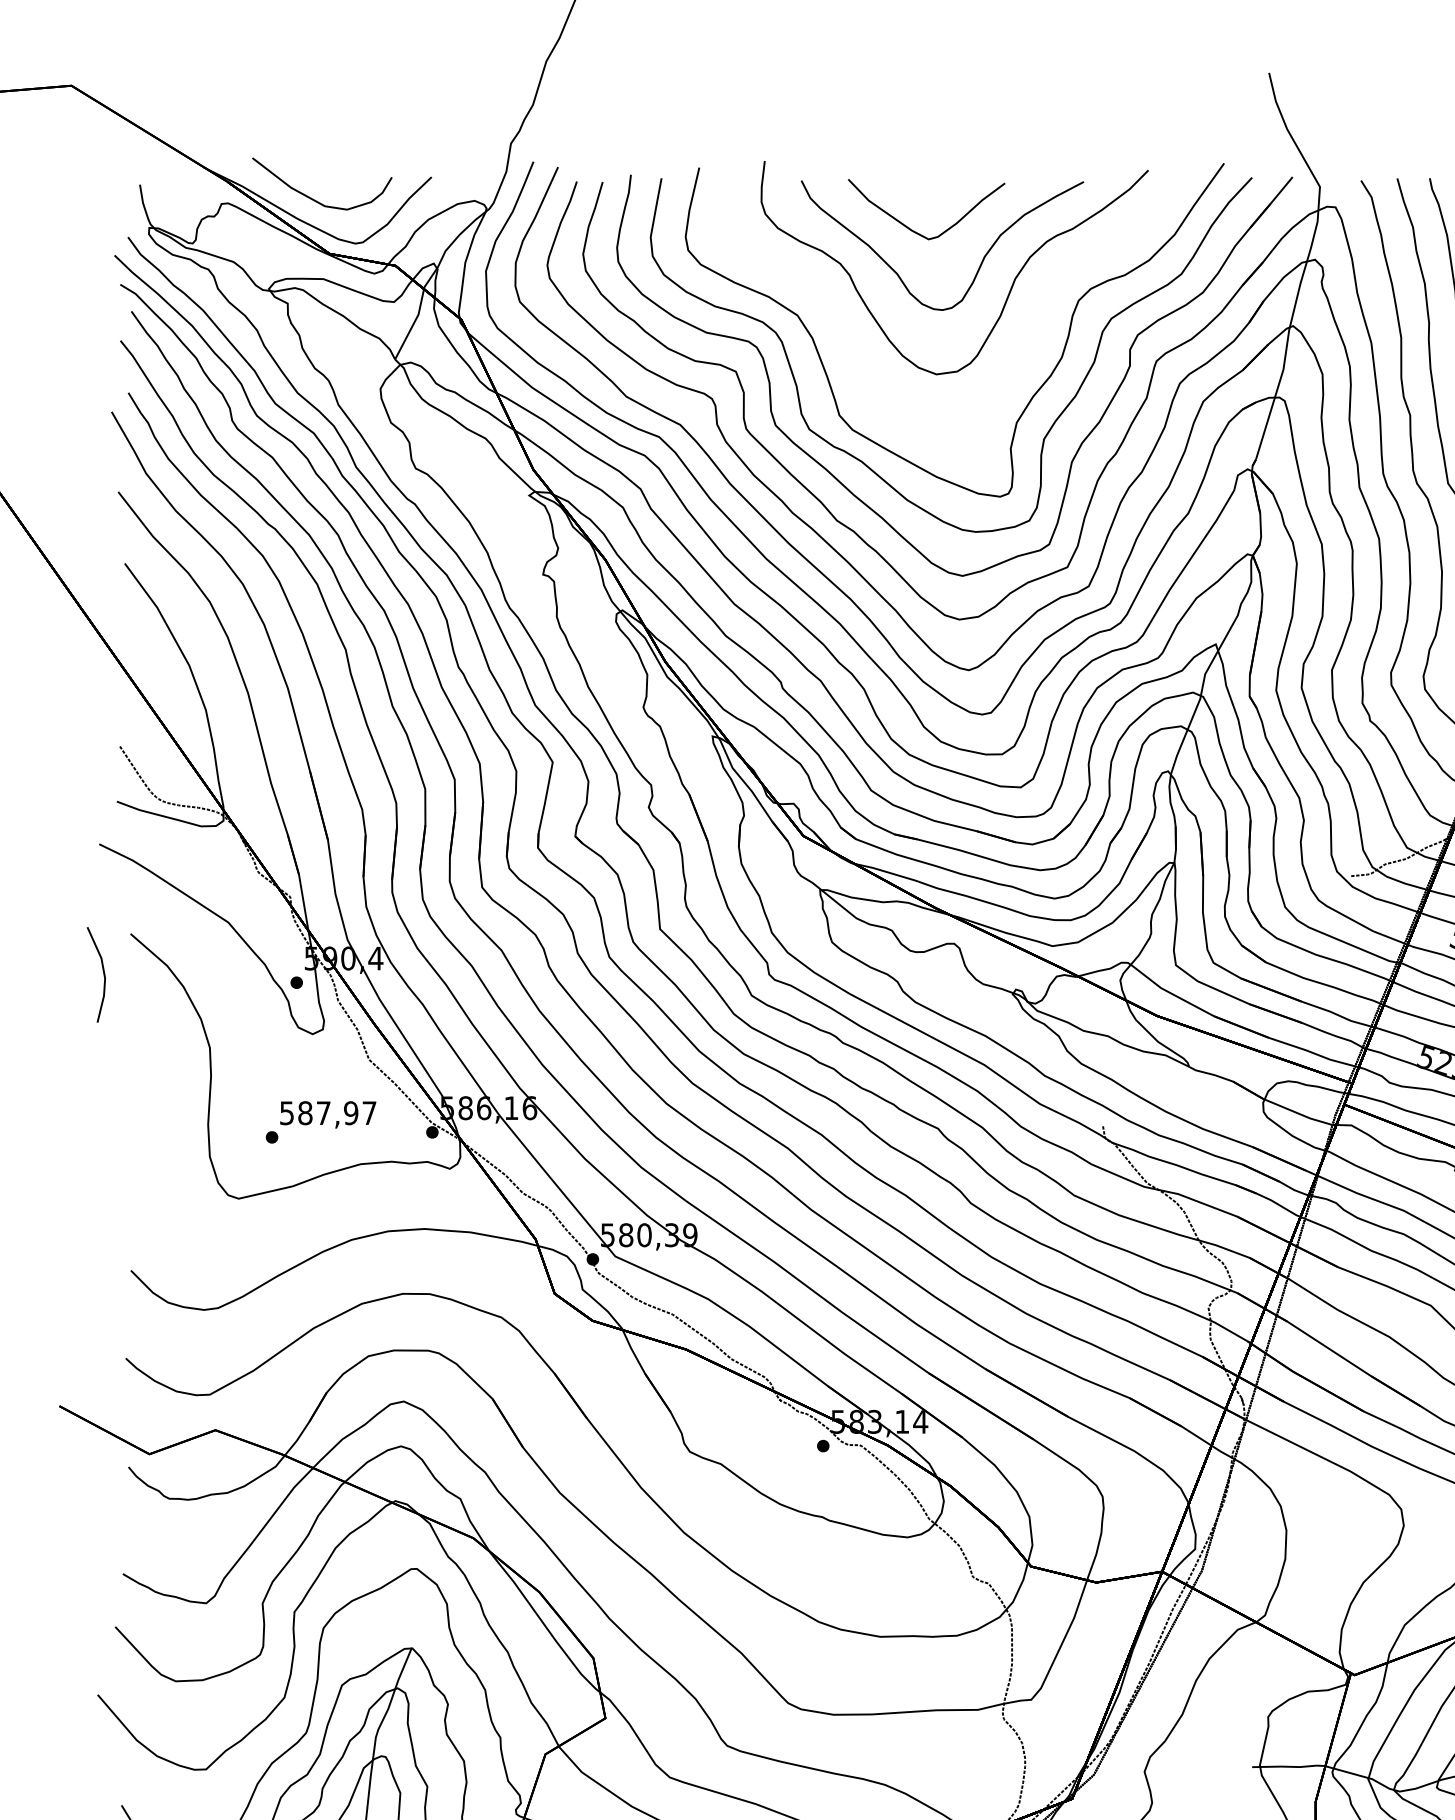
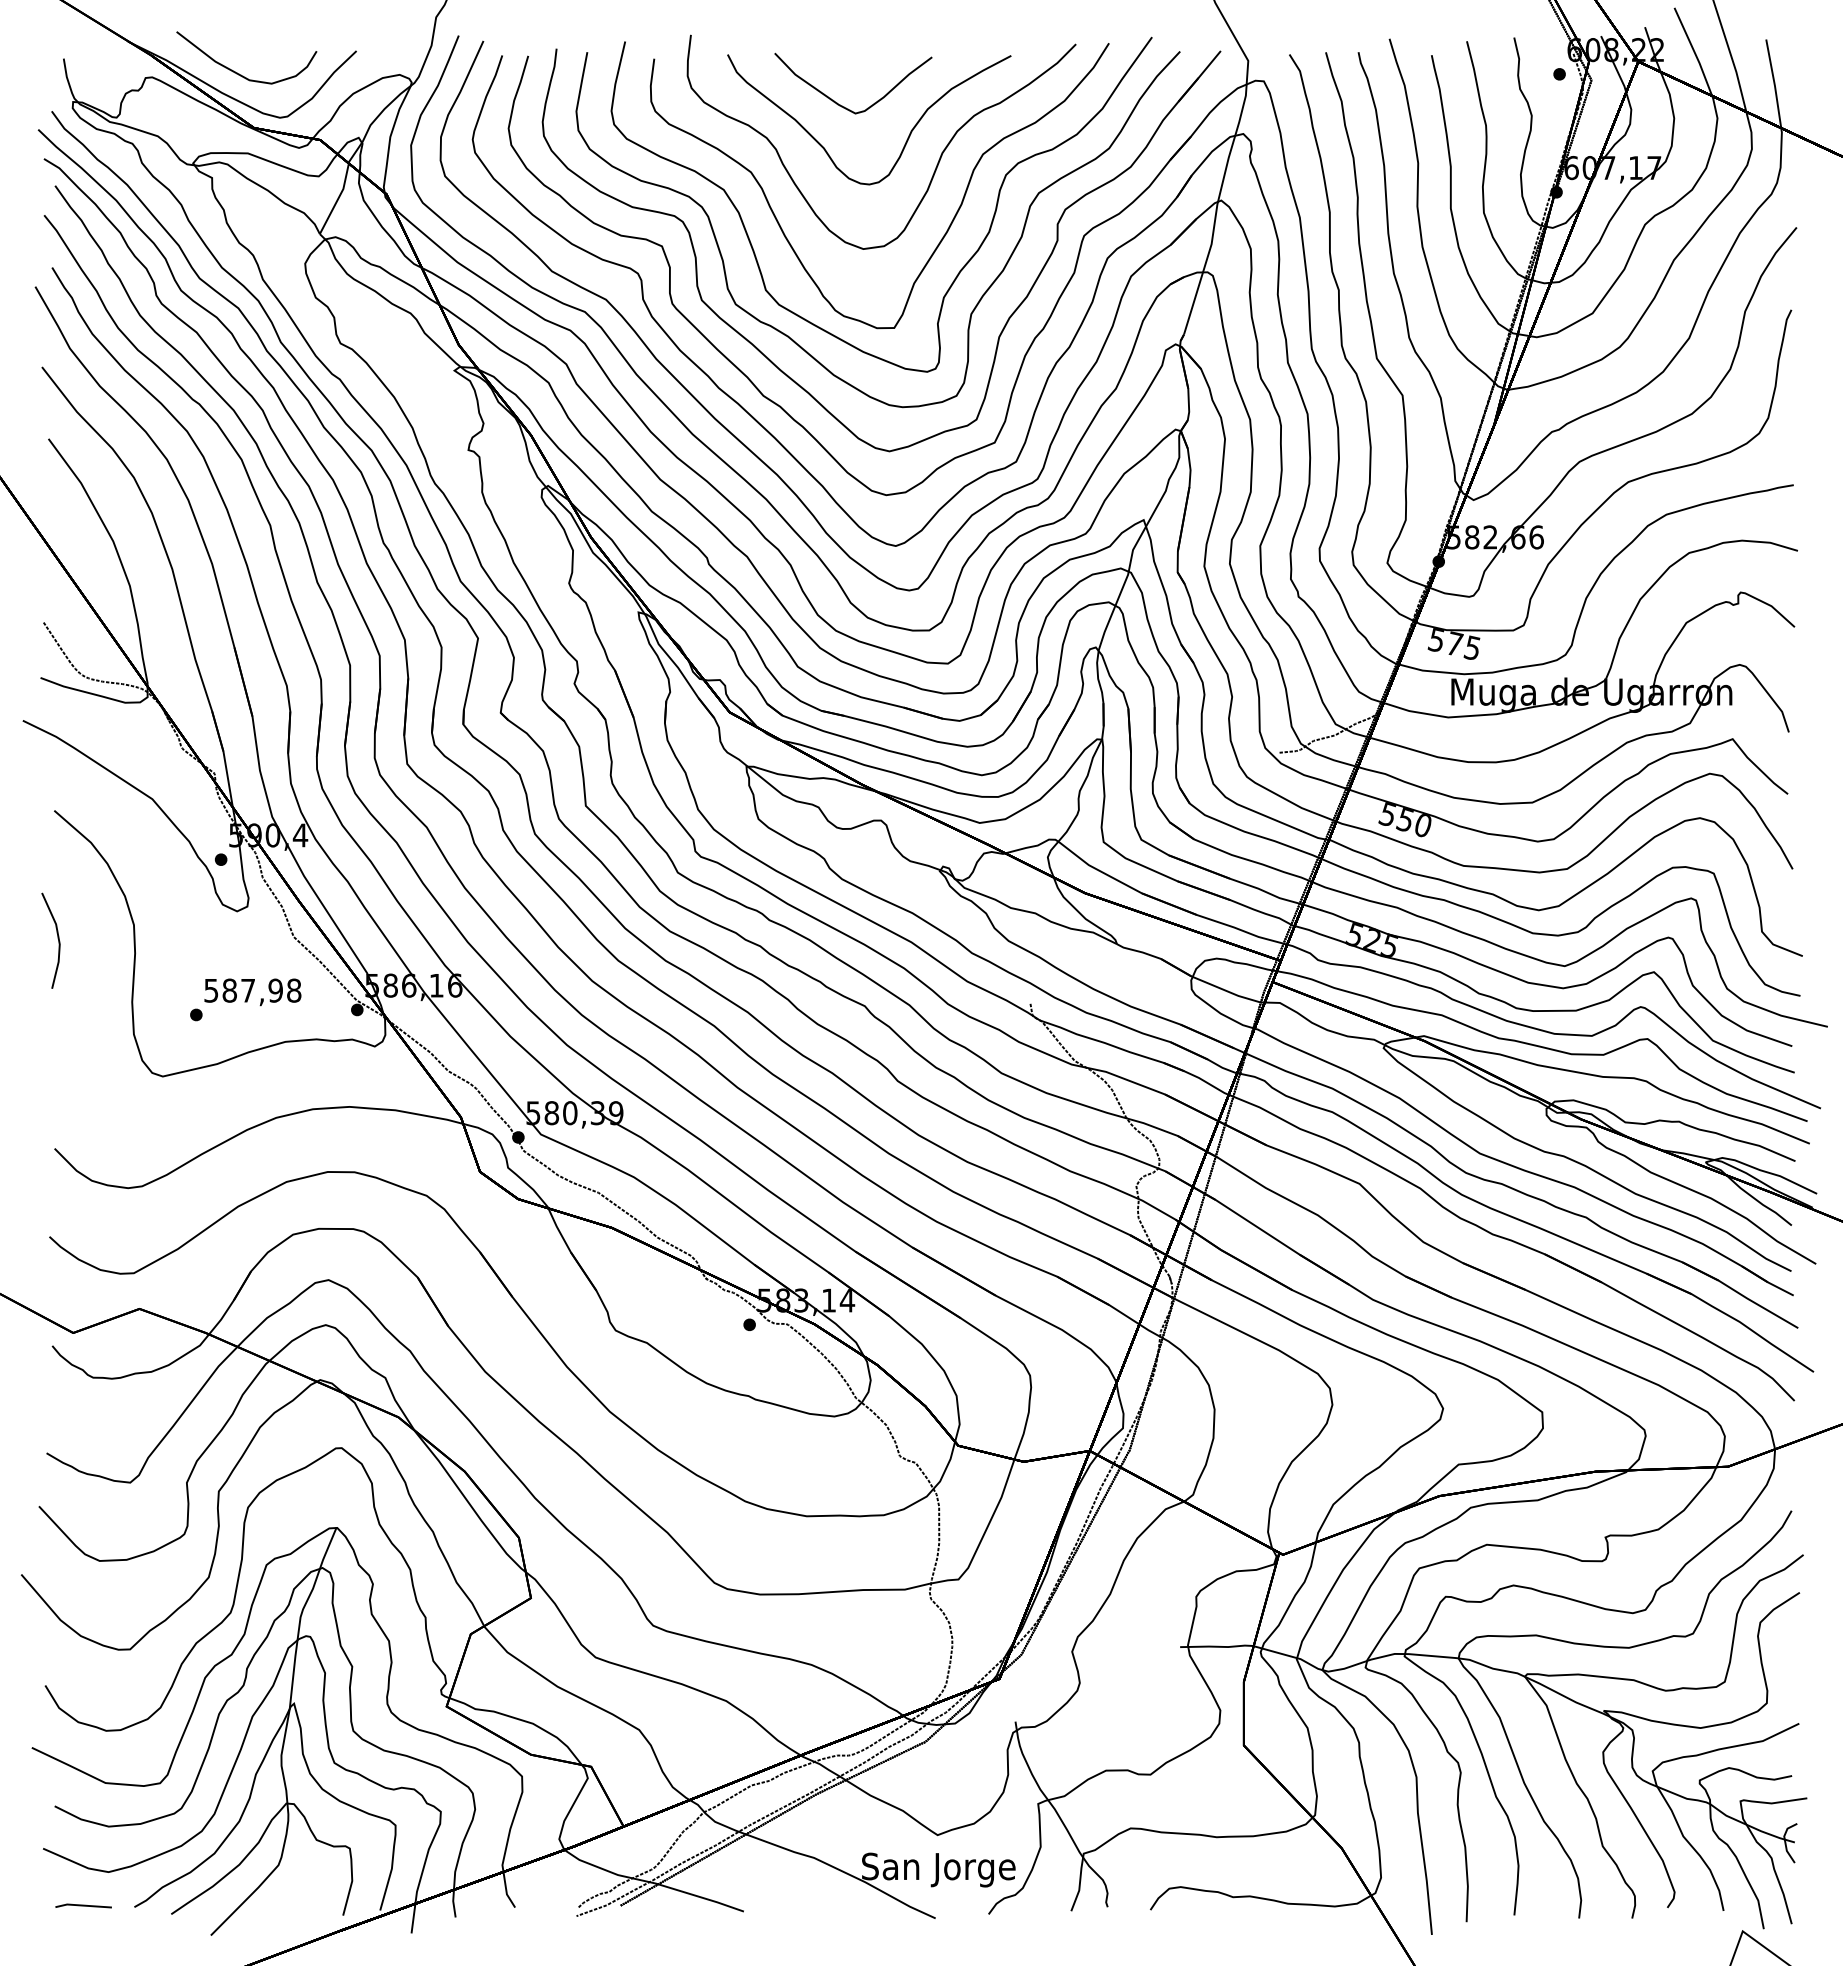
curve: (1022, 349) -> (949, 224), added
line: (102, 972) -> (57, 938), moved
text: (369, 1113) -> (294, 990), 587,97 -> 587,98

